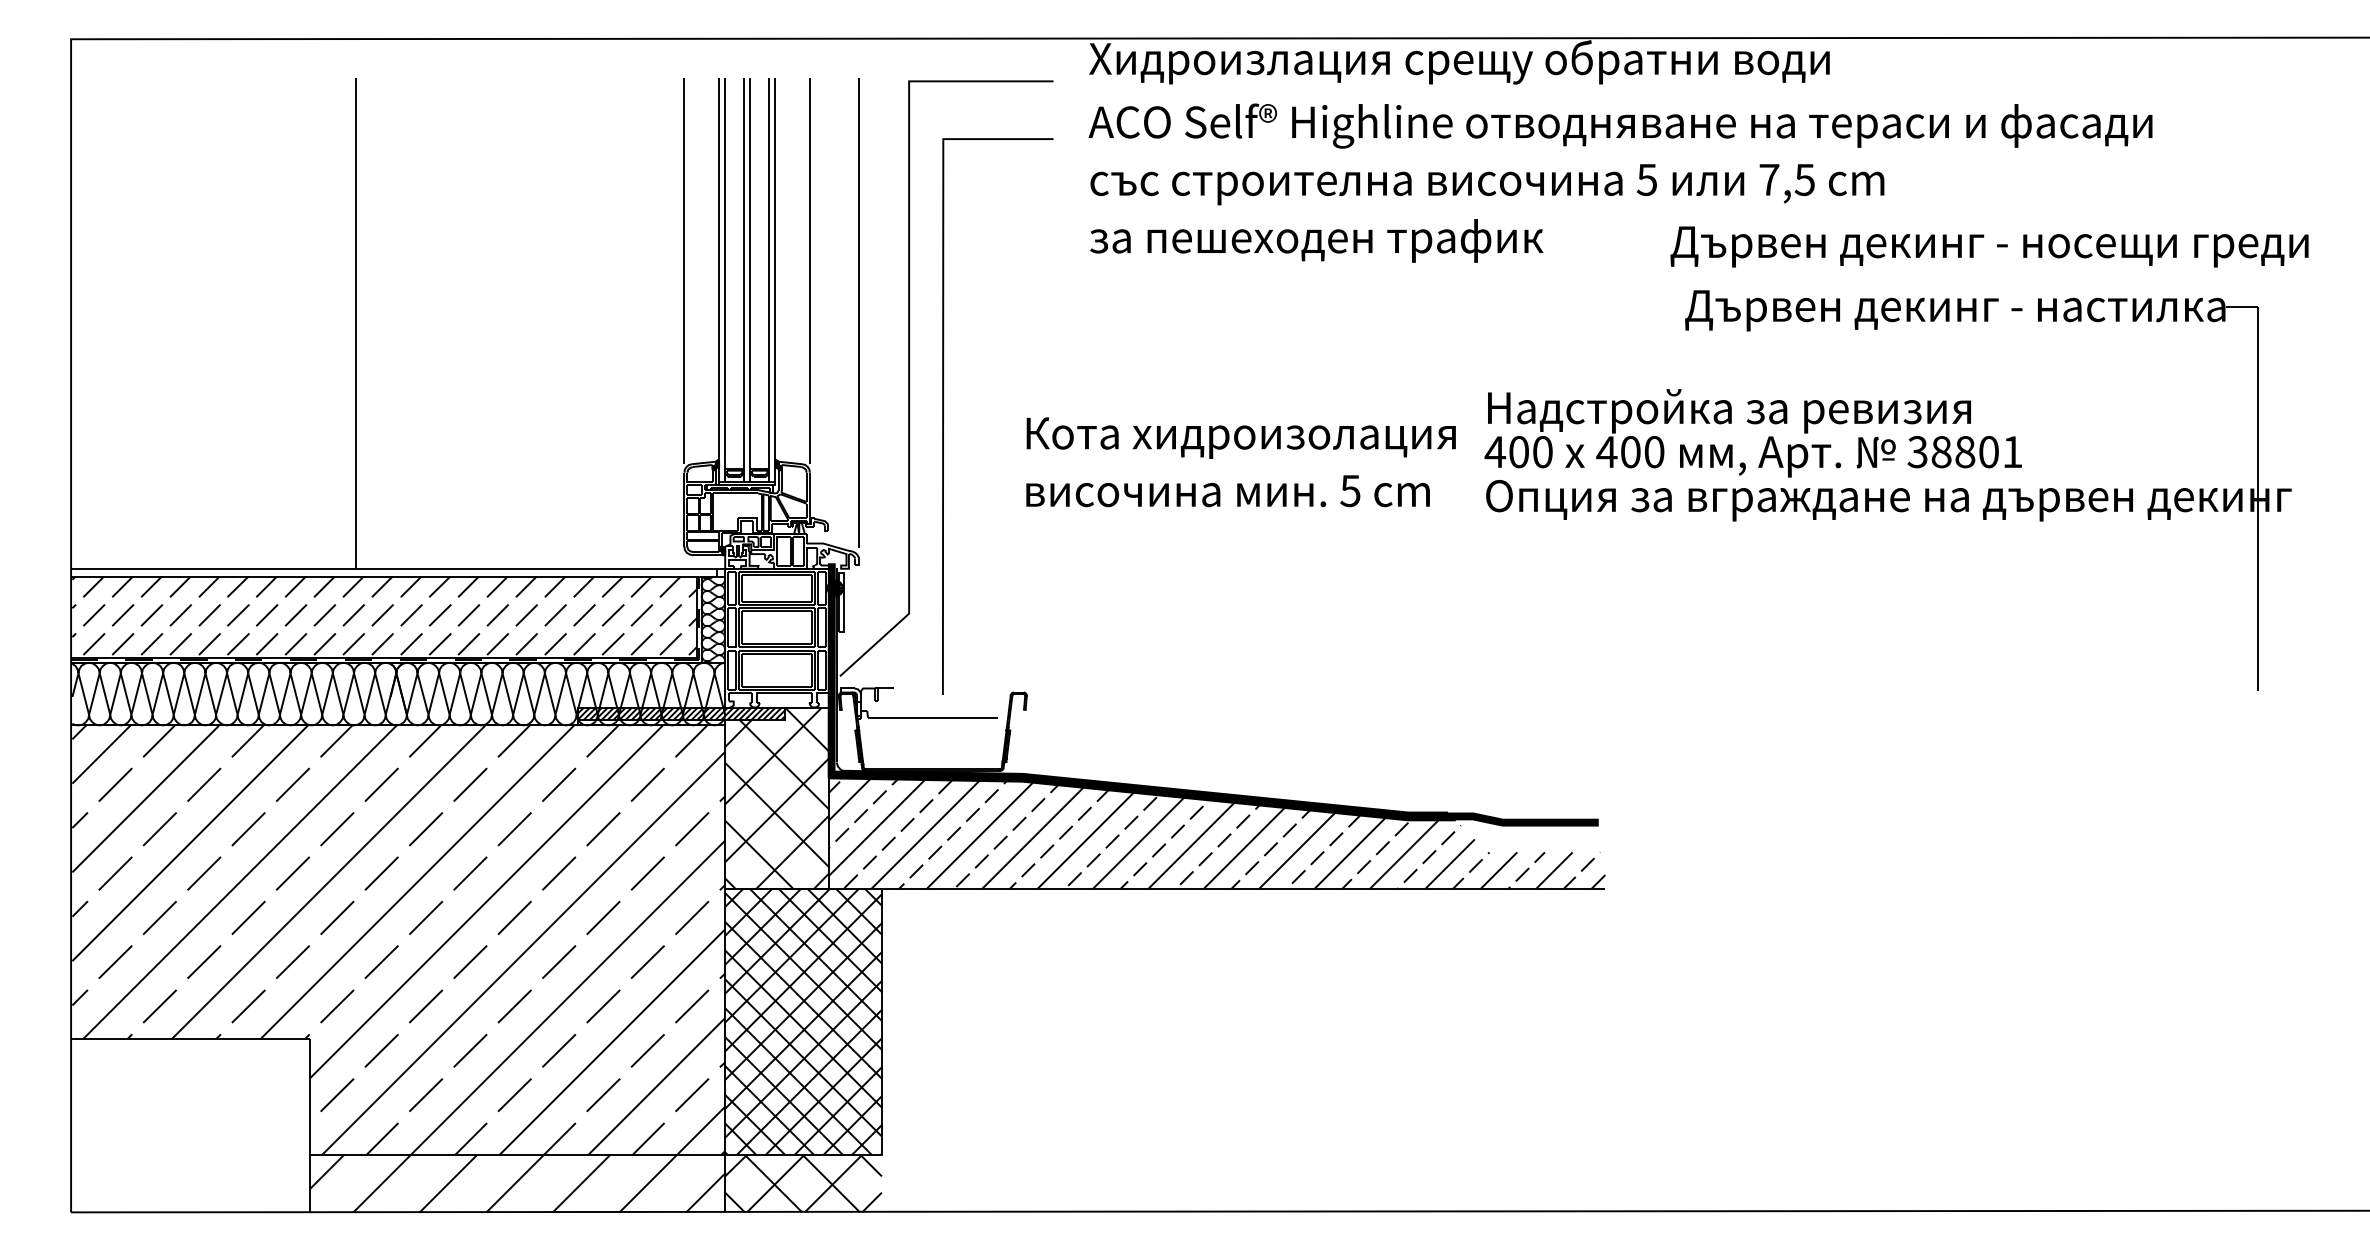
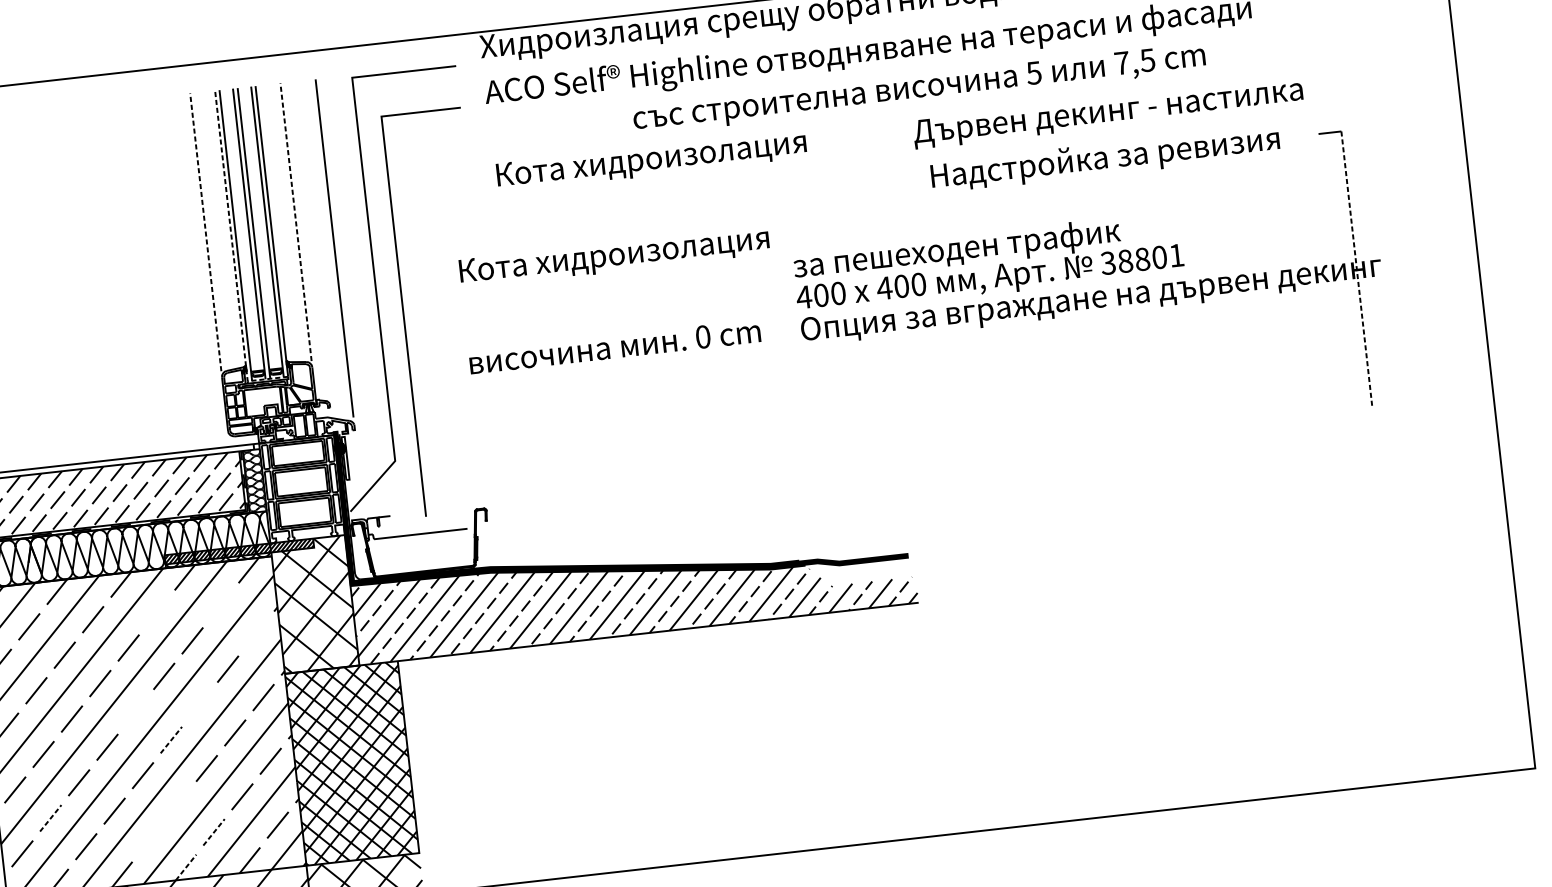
text: (1487, 184) -> (919, 89), moved
text: (1316, 240) -> (658, 159), за пешеходен трафик -> Кота хидроизолация
text: (2178, 250) -> (1279, 97), Дървен декинг - носещи греди -> Дървен декинг - настилка
line: (684, 270) -> (205, 232), solid -> dashed
line: (809, 270) -> (295, 221), solid -> dashed
line: (719, 308) -> (234, 256), solid -> dashed
text: (1955, 309) -> (1124, 157), Дървен декинг - настилка -> Надстройка за ревизия
text: (1727, 411) -> (968, 249), Надстройка за ревизия -> за пешеходен трафик
text: (1240, 437) -> (613, 257), moved
text: (1350, 490) -> (703, 336), 5 -> 0
line: (2257, 499) -> (1356, 269), solid -> dashed
line: (559, 784) -> (157, 612), removed
line: (647, 784) -> (220, 605), removed
line: (692, 829) -> (256, 633), removed
line: (514, 917) -> (135, 711), removed
line: (603, 917) -> (199, 704), removed
line: (559, 961) -> (171, 739), solid -> dashed
line: (382, 1050) -> (51, 818), solid -> dashed
line: (559, 1050) -> (178, 803), removed
line: (514, 1094) -> (149, 839), removed
line: (603, 1094) -> (214, 831), solid -> dashed
line: (559, 1139) -> (185, 867), solid -> dashed

